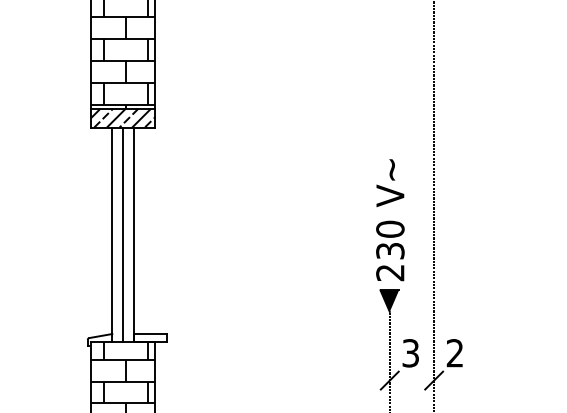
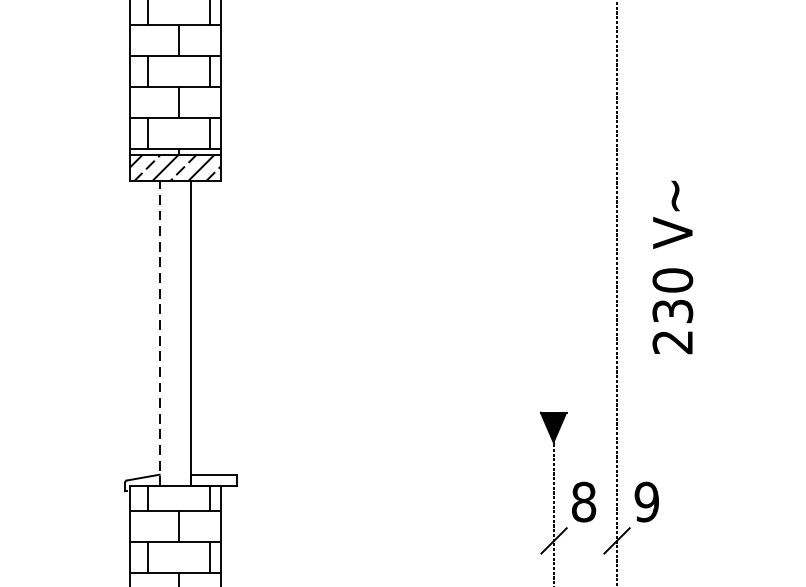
text: (390, 220) -> (673, 267), moved
line: (112, 234) -> (159, 333), solid -> dashed
line: (123, 234) -> (175, 333), removed
text: (410, 353) -> (583, 502), 3 -> 8
text: (454, 353) -> (646, 502), 2 -> 9

